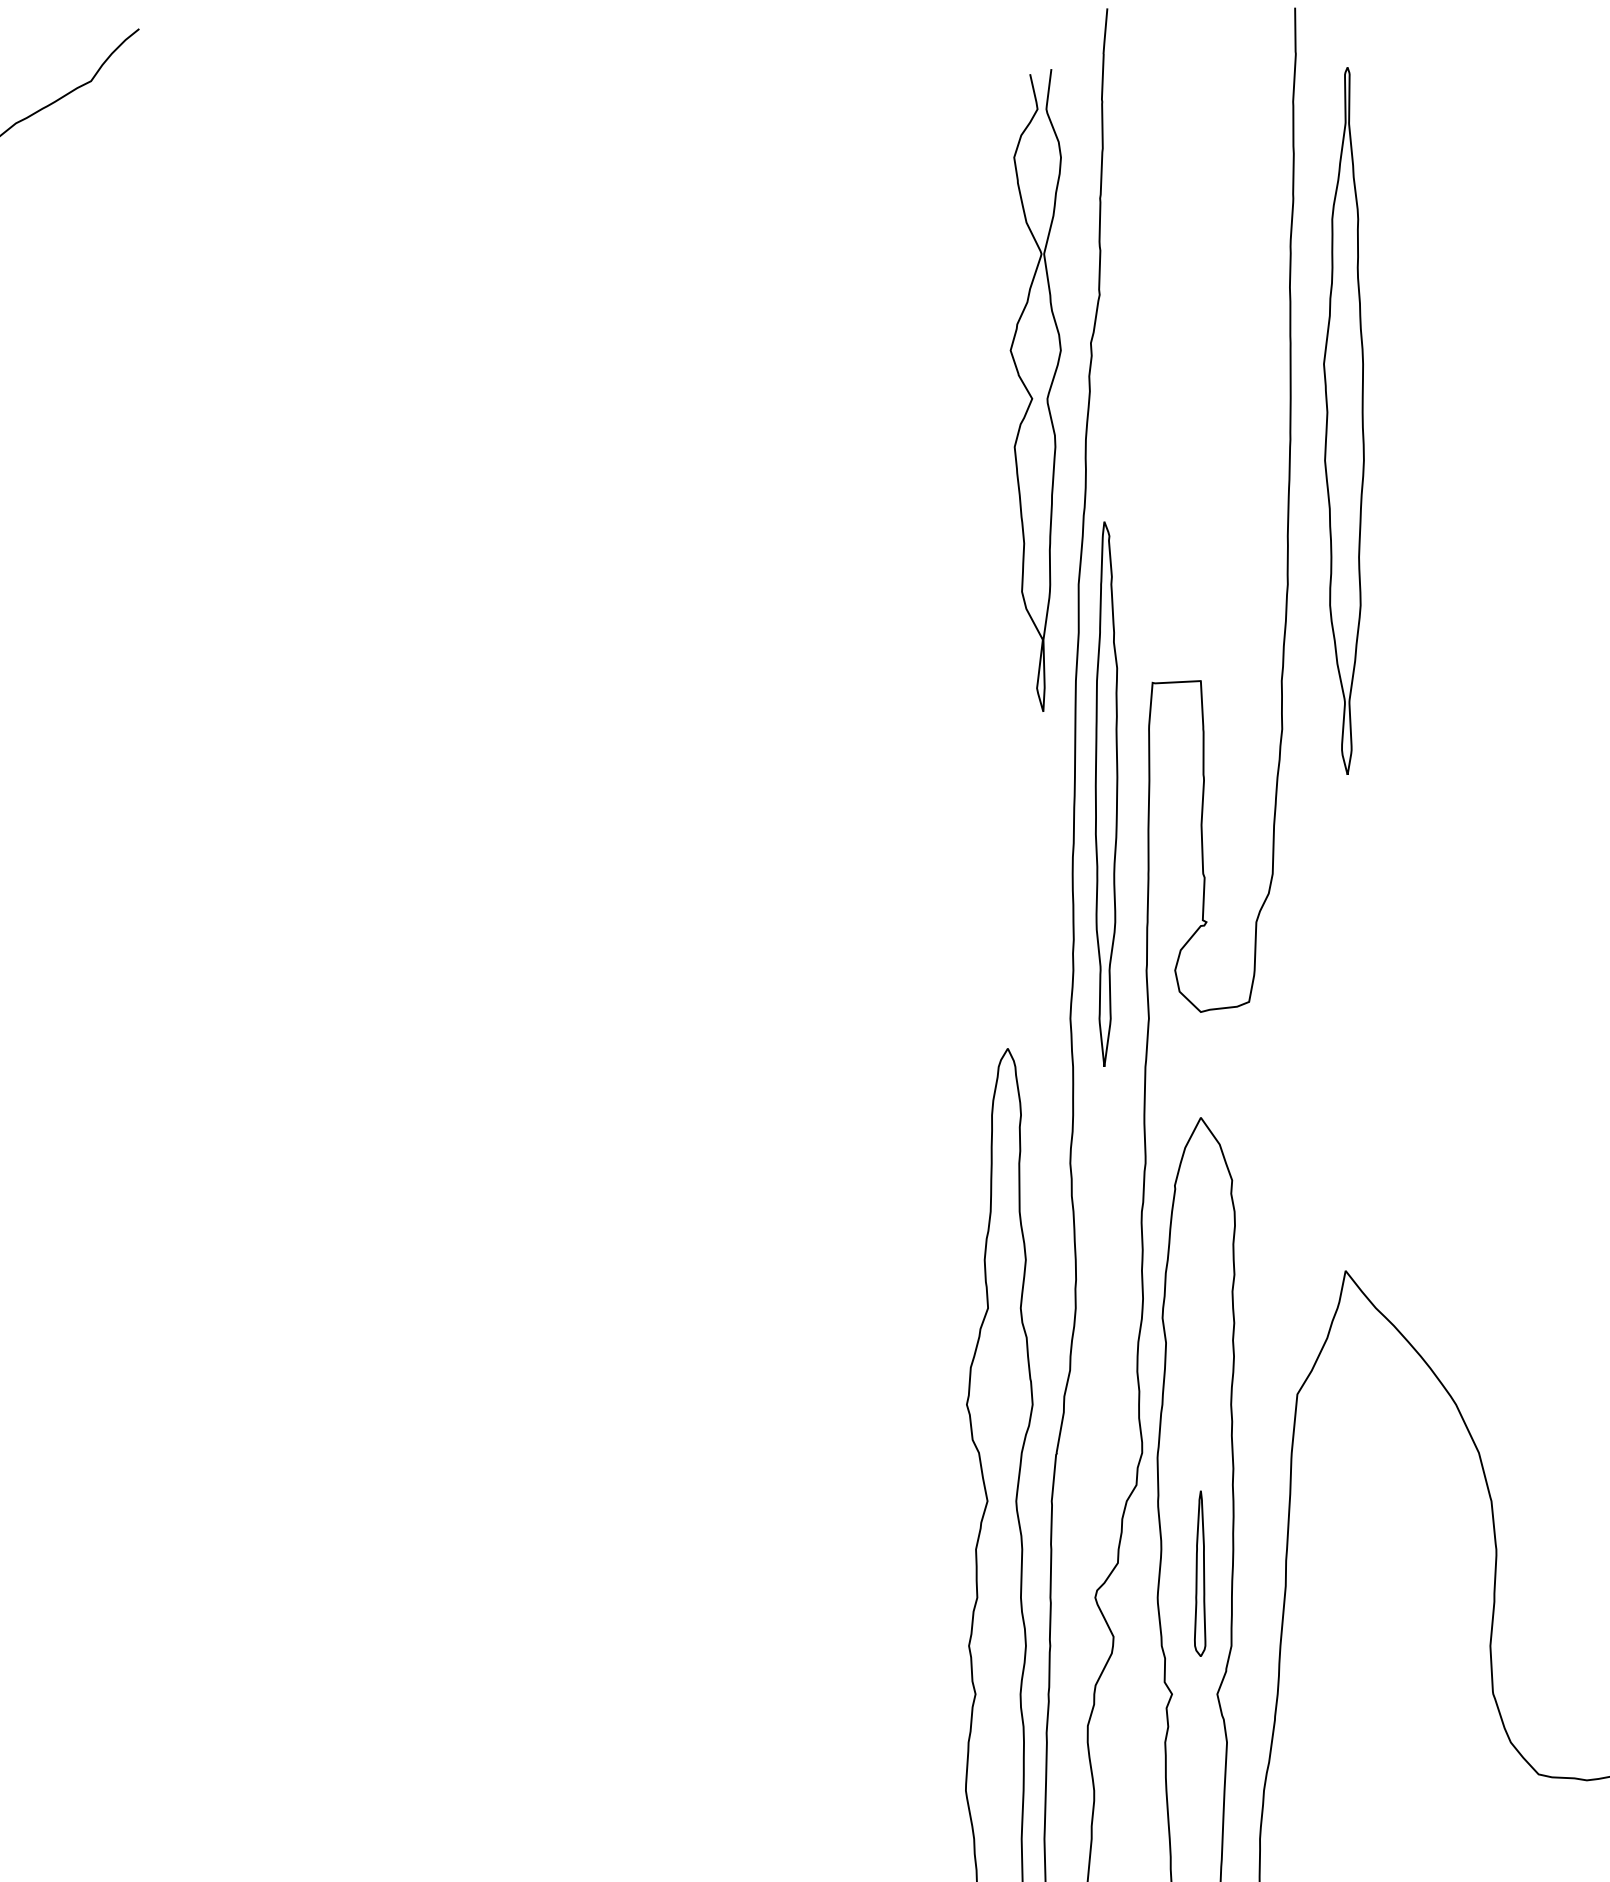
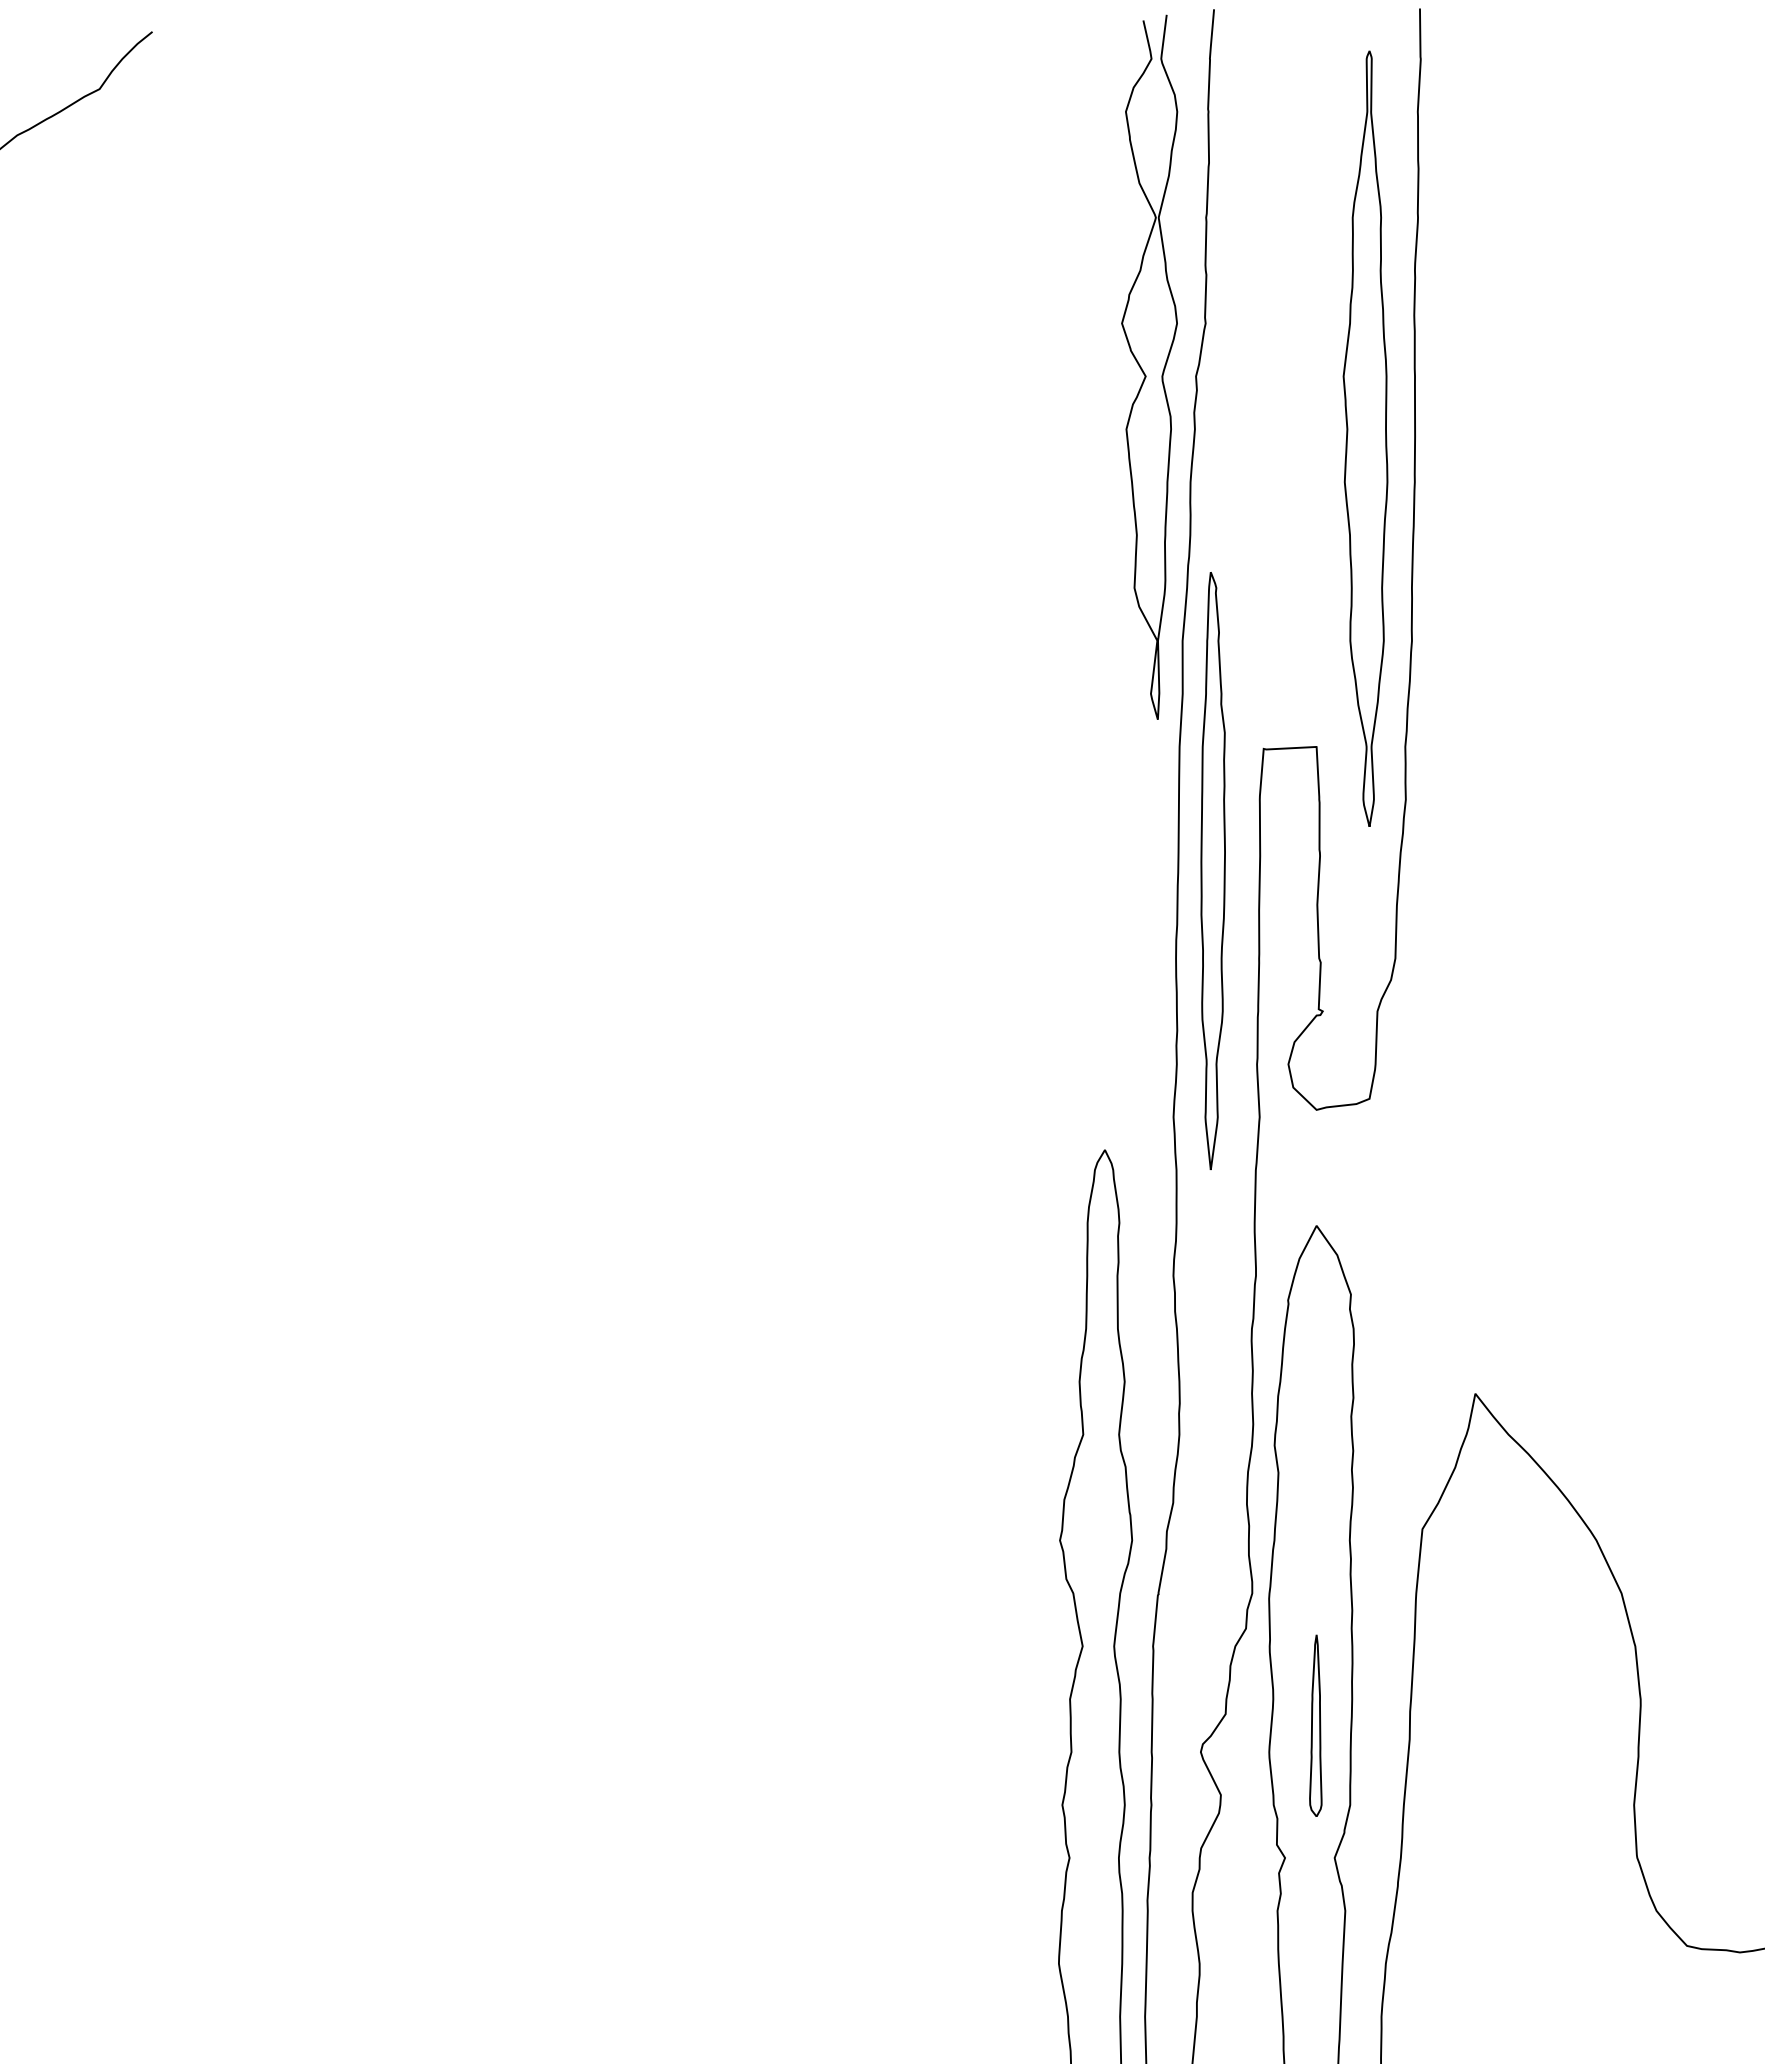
curve: (1030, 393) -> (1143, 370), moved
part: (1343, 420) -> (1365, 438), moved

